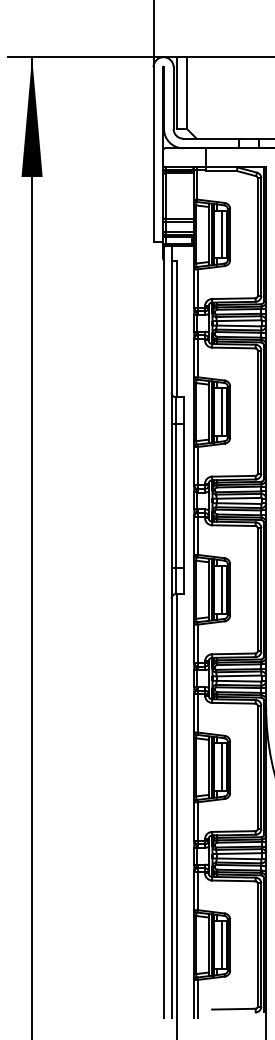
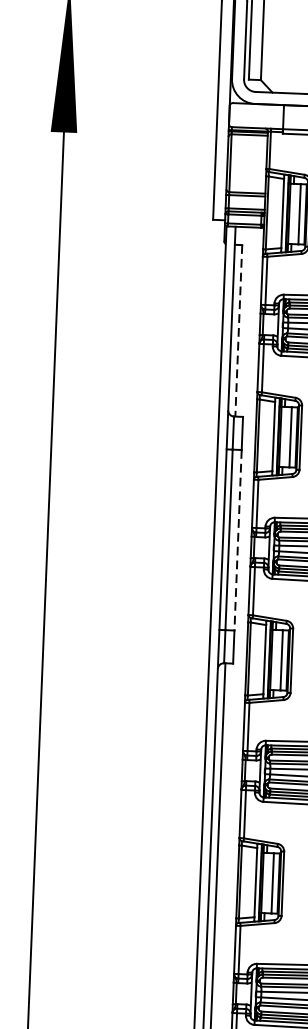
line: (177, 329) -> (238, 331), solid -> dashed
line: (183, 495) -> (237, 540), solid -> dashed

